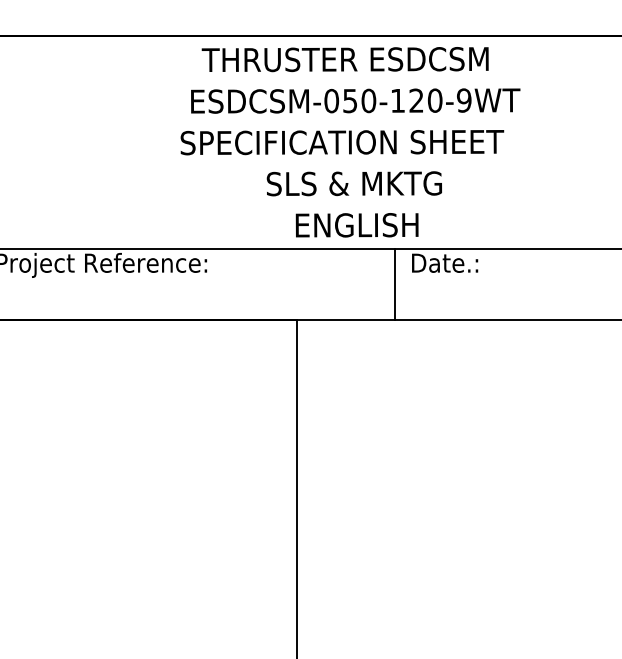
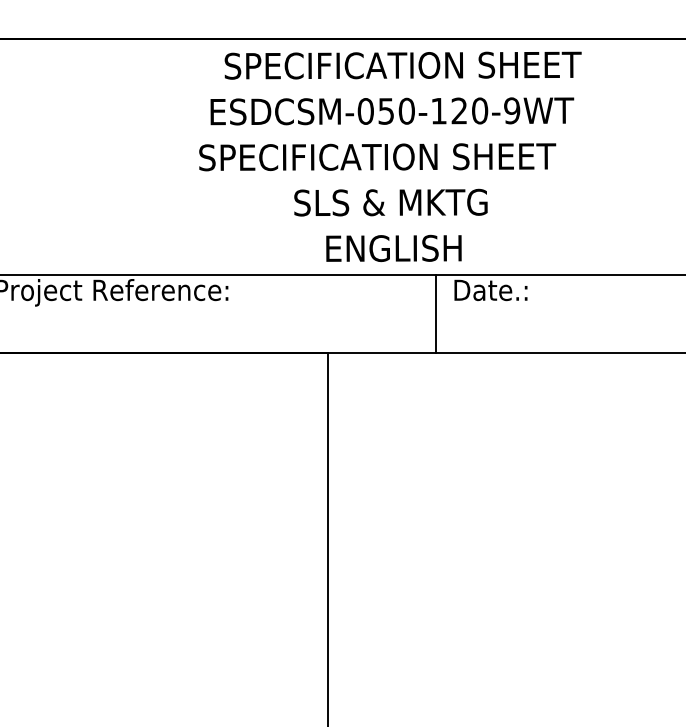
text: (364, 59) -> (401, 65), THRUSTER ESDCSM -> SPECIFICATION SHEET

